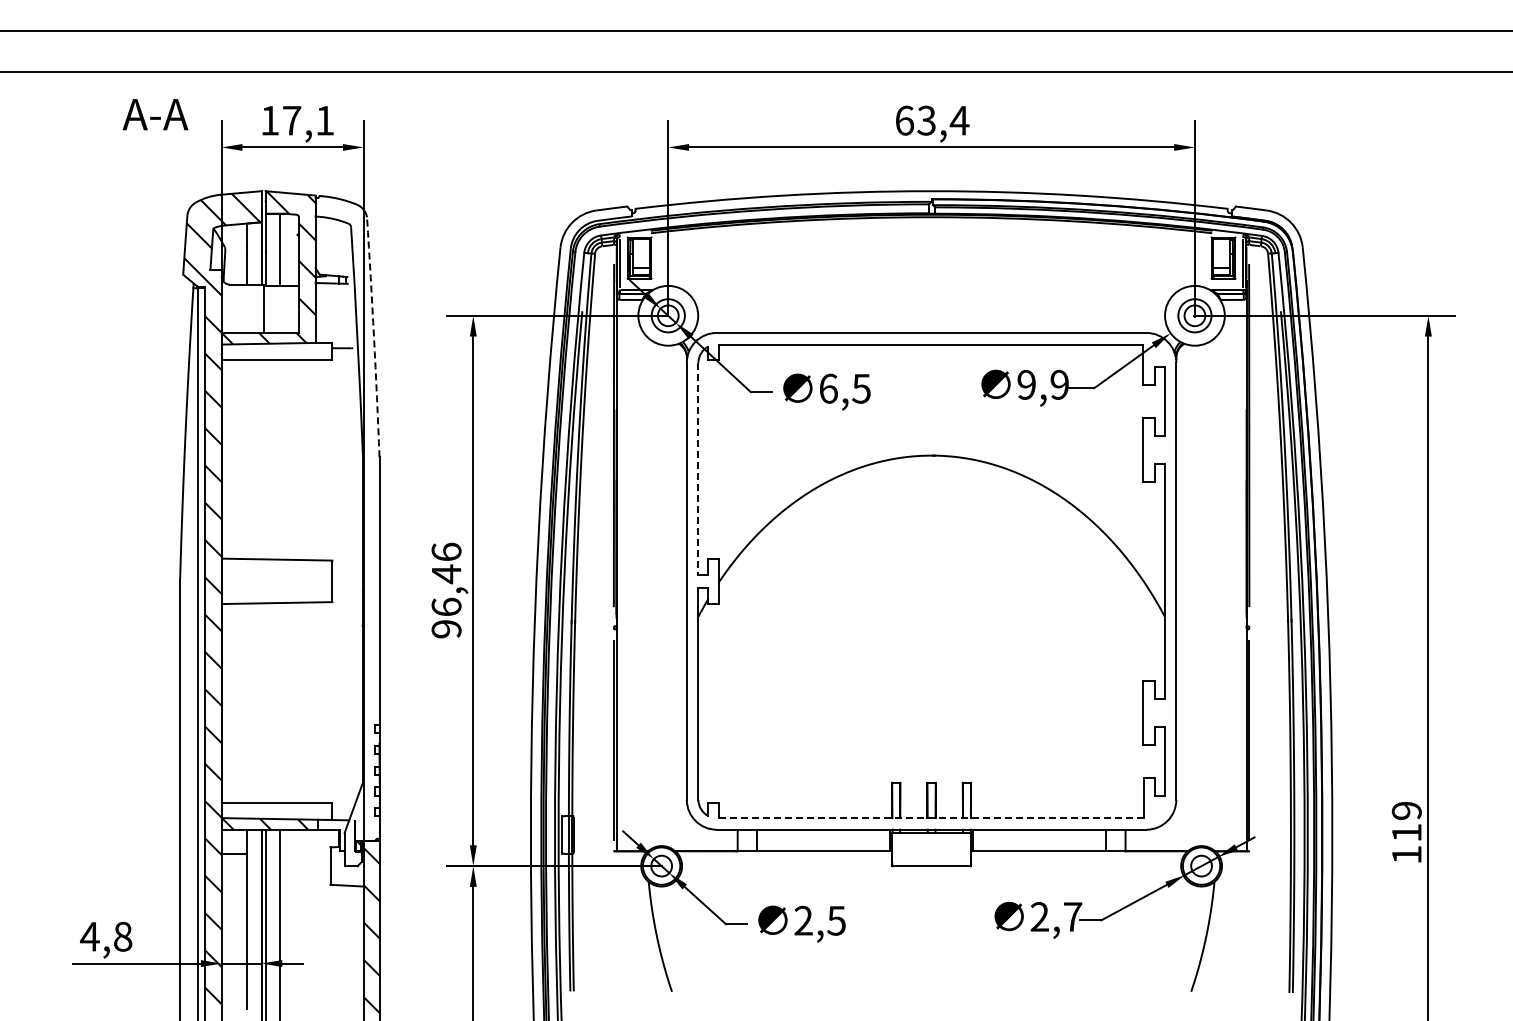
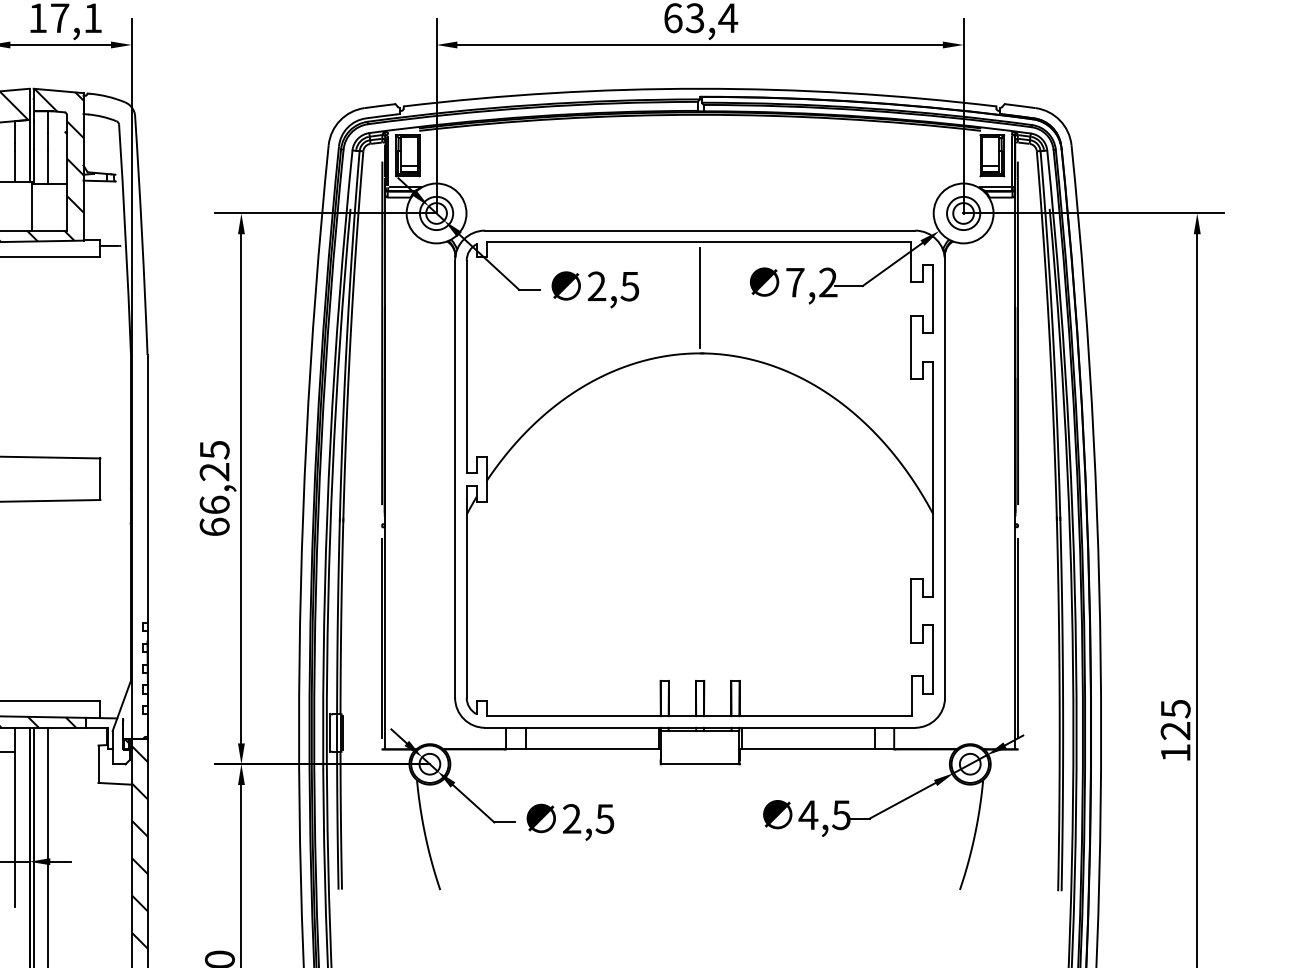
arc: (374, 337) -> (142, 235), dashed -> solid
text: (1042, 384) -> (811, 282), 9,9 -> 7,2
text: (828, 388) -> (596, 286), 6,5 -> 2,5
line: (931, 400) -> (699, 298), added
line: (698, 469) -> (466, 367), dashed -> solid
text: (446, 590) -> (214, 488), 96,46 -> 66,25
line: (931, 818) -> (699, 716), dashed -> solid
text: (1406, 822) -> (1175, 720), 119 -> 125
text: (1055, 916) -> (824, 814), 2,7 -> 4,5

